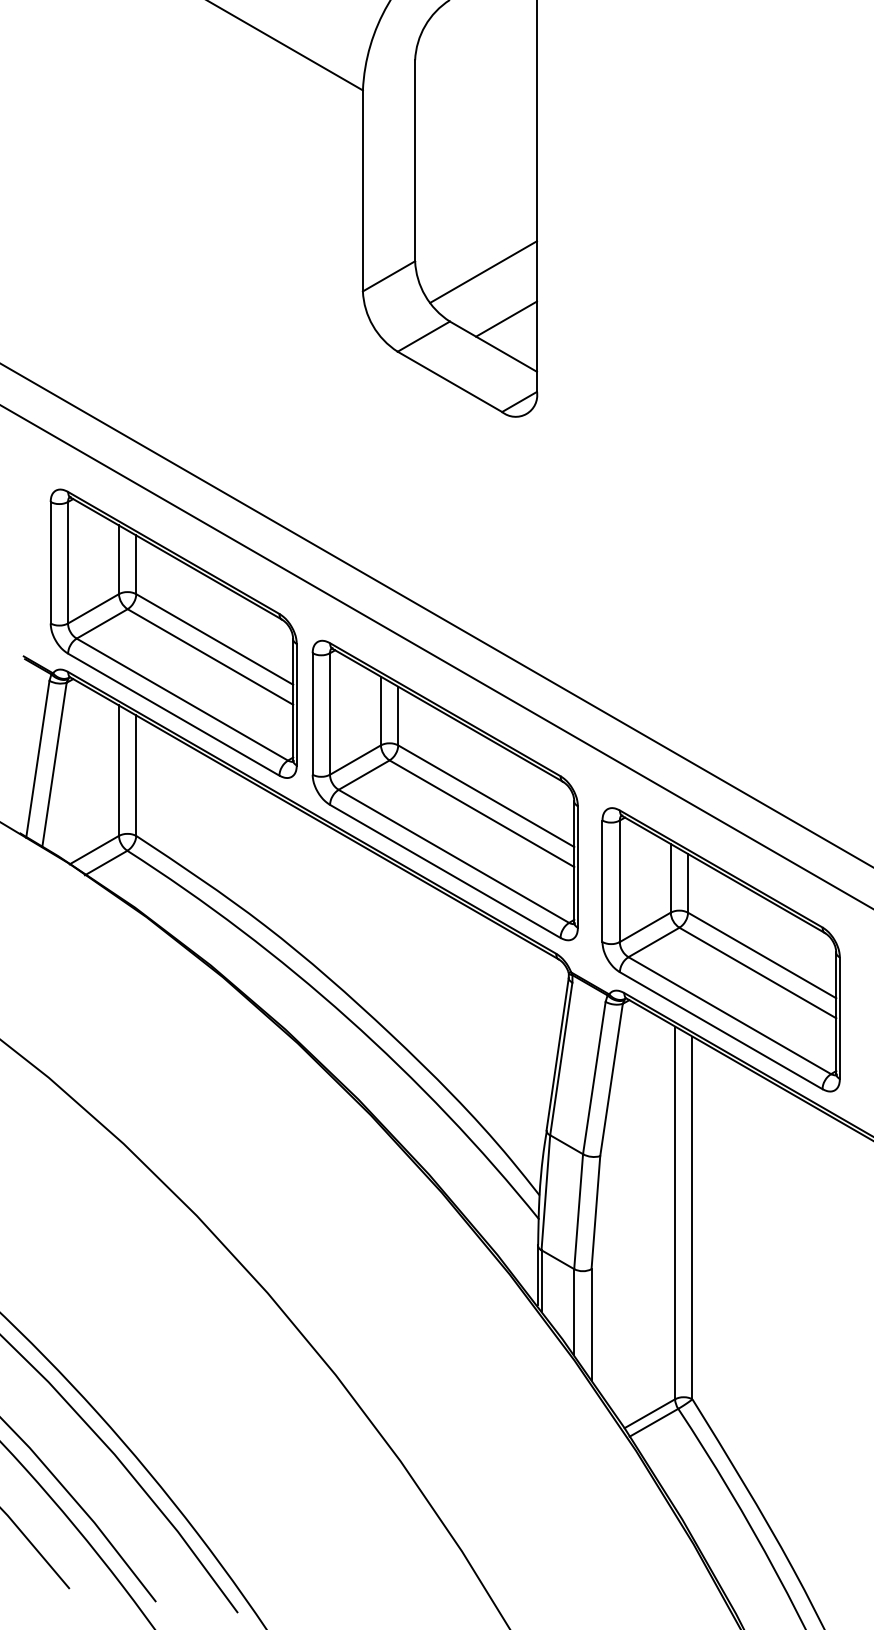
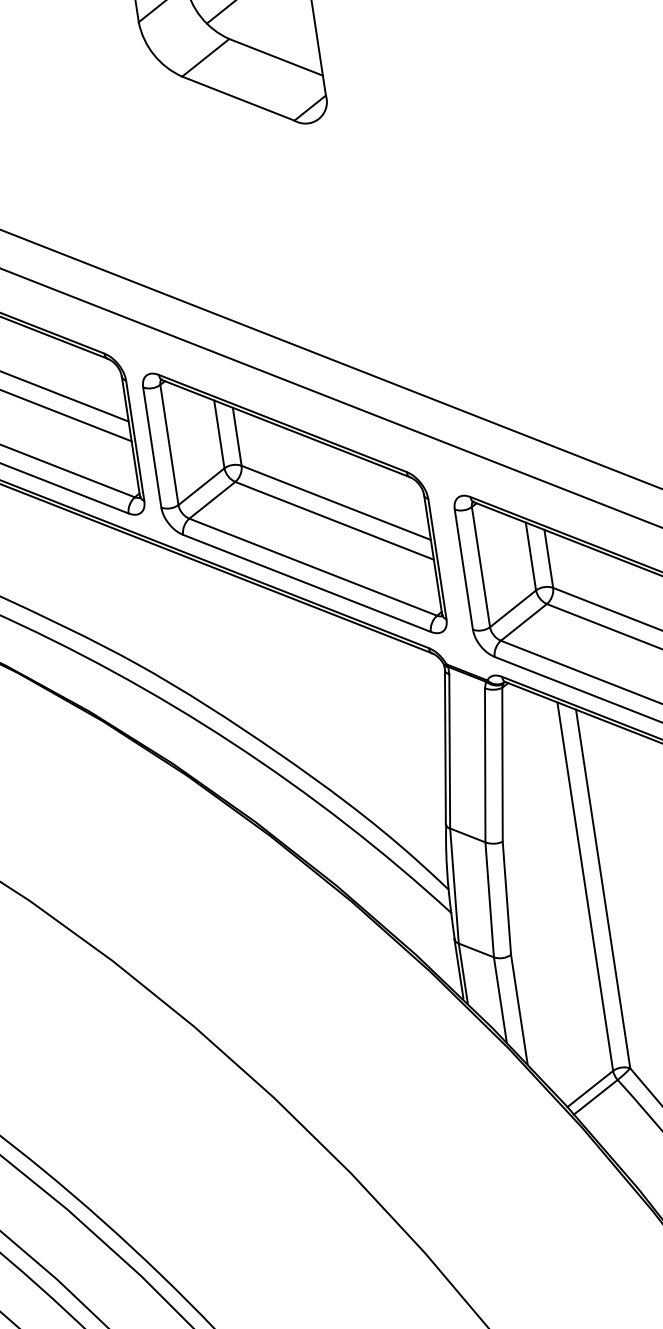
line: (506, 318) -> (284, 27), removed

